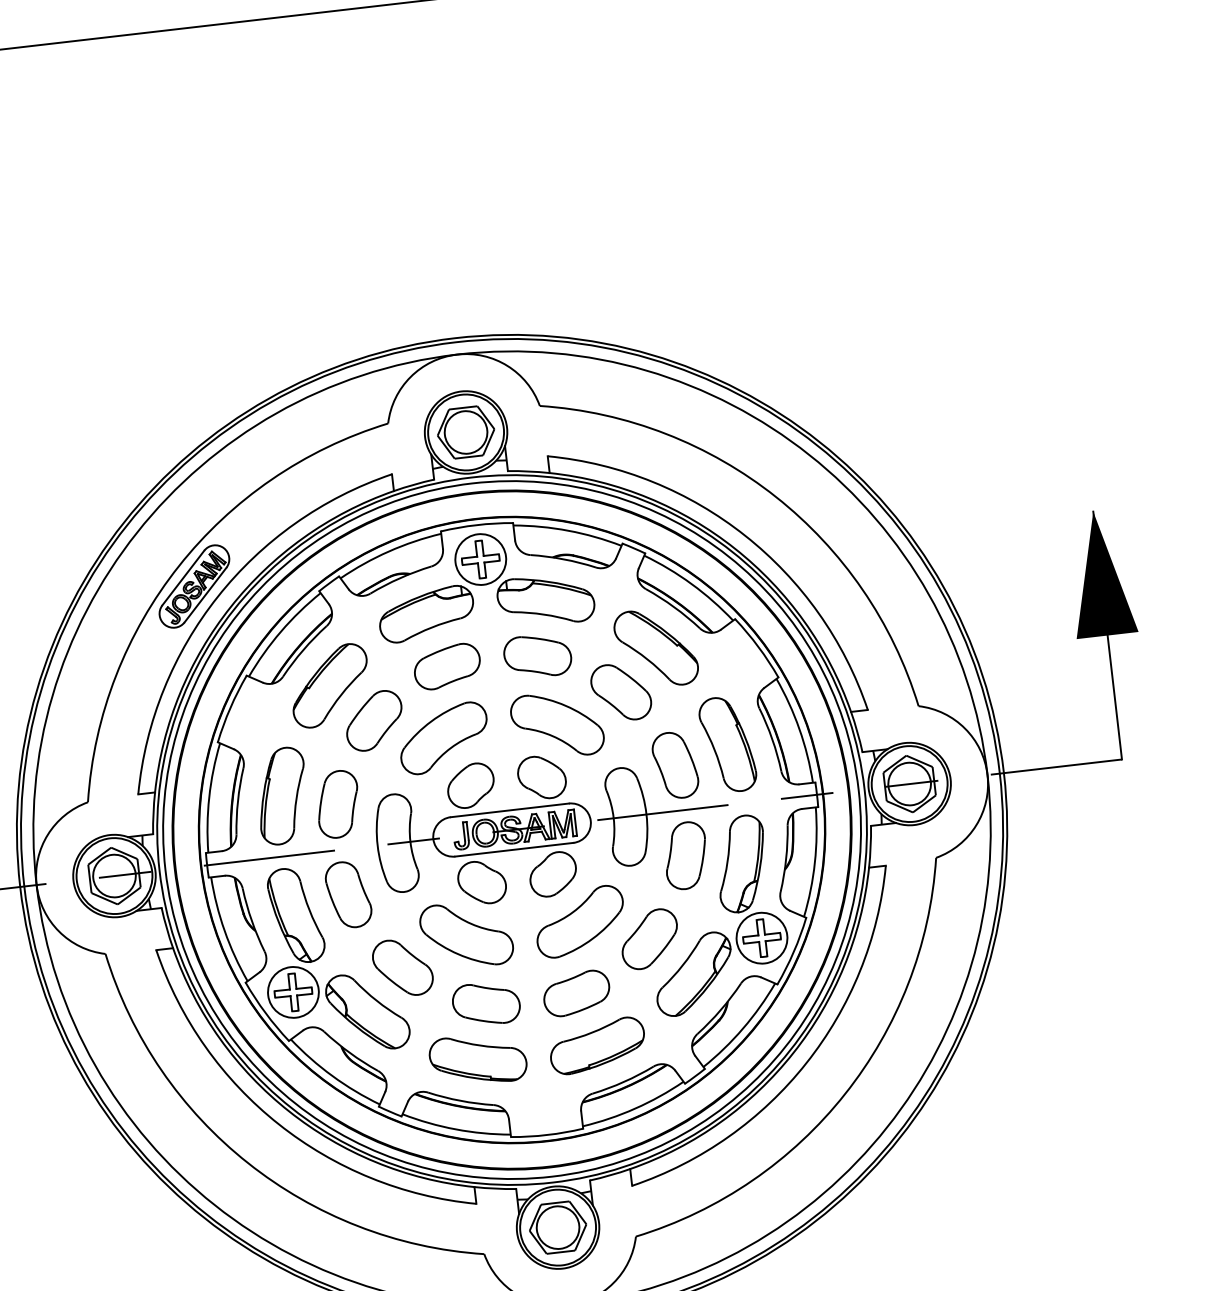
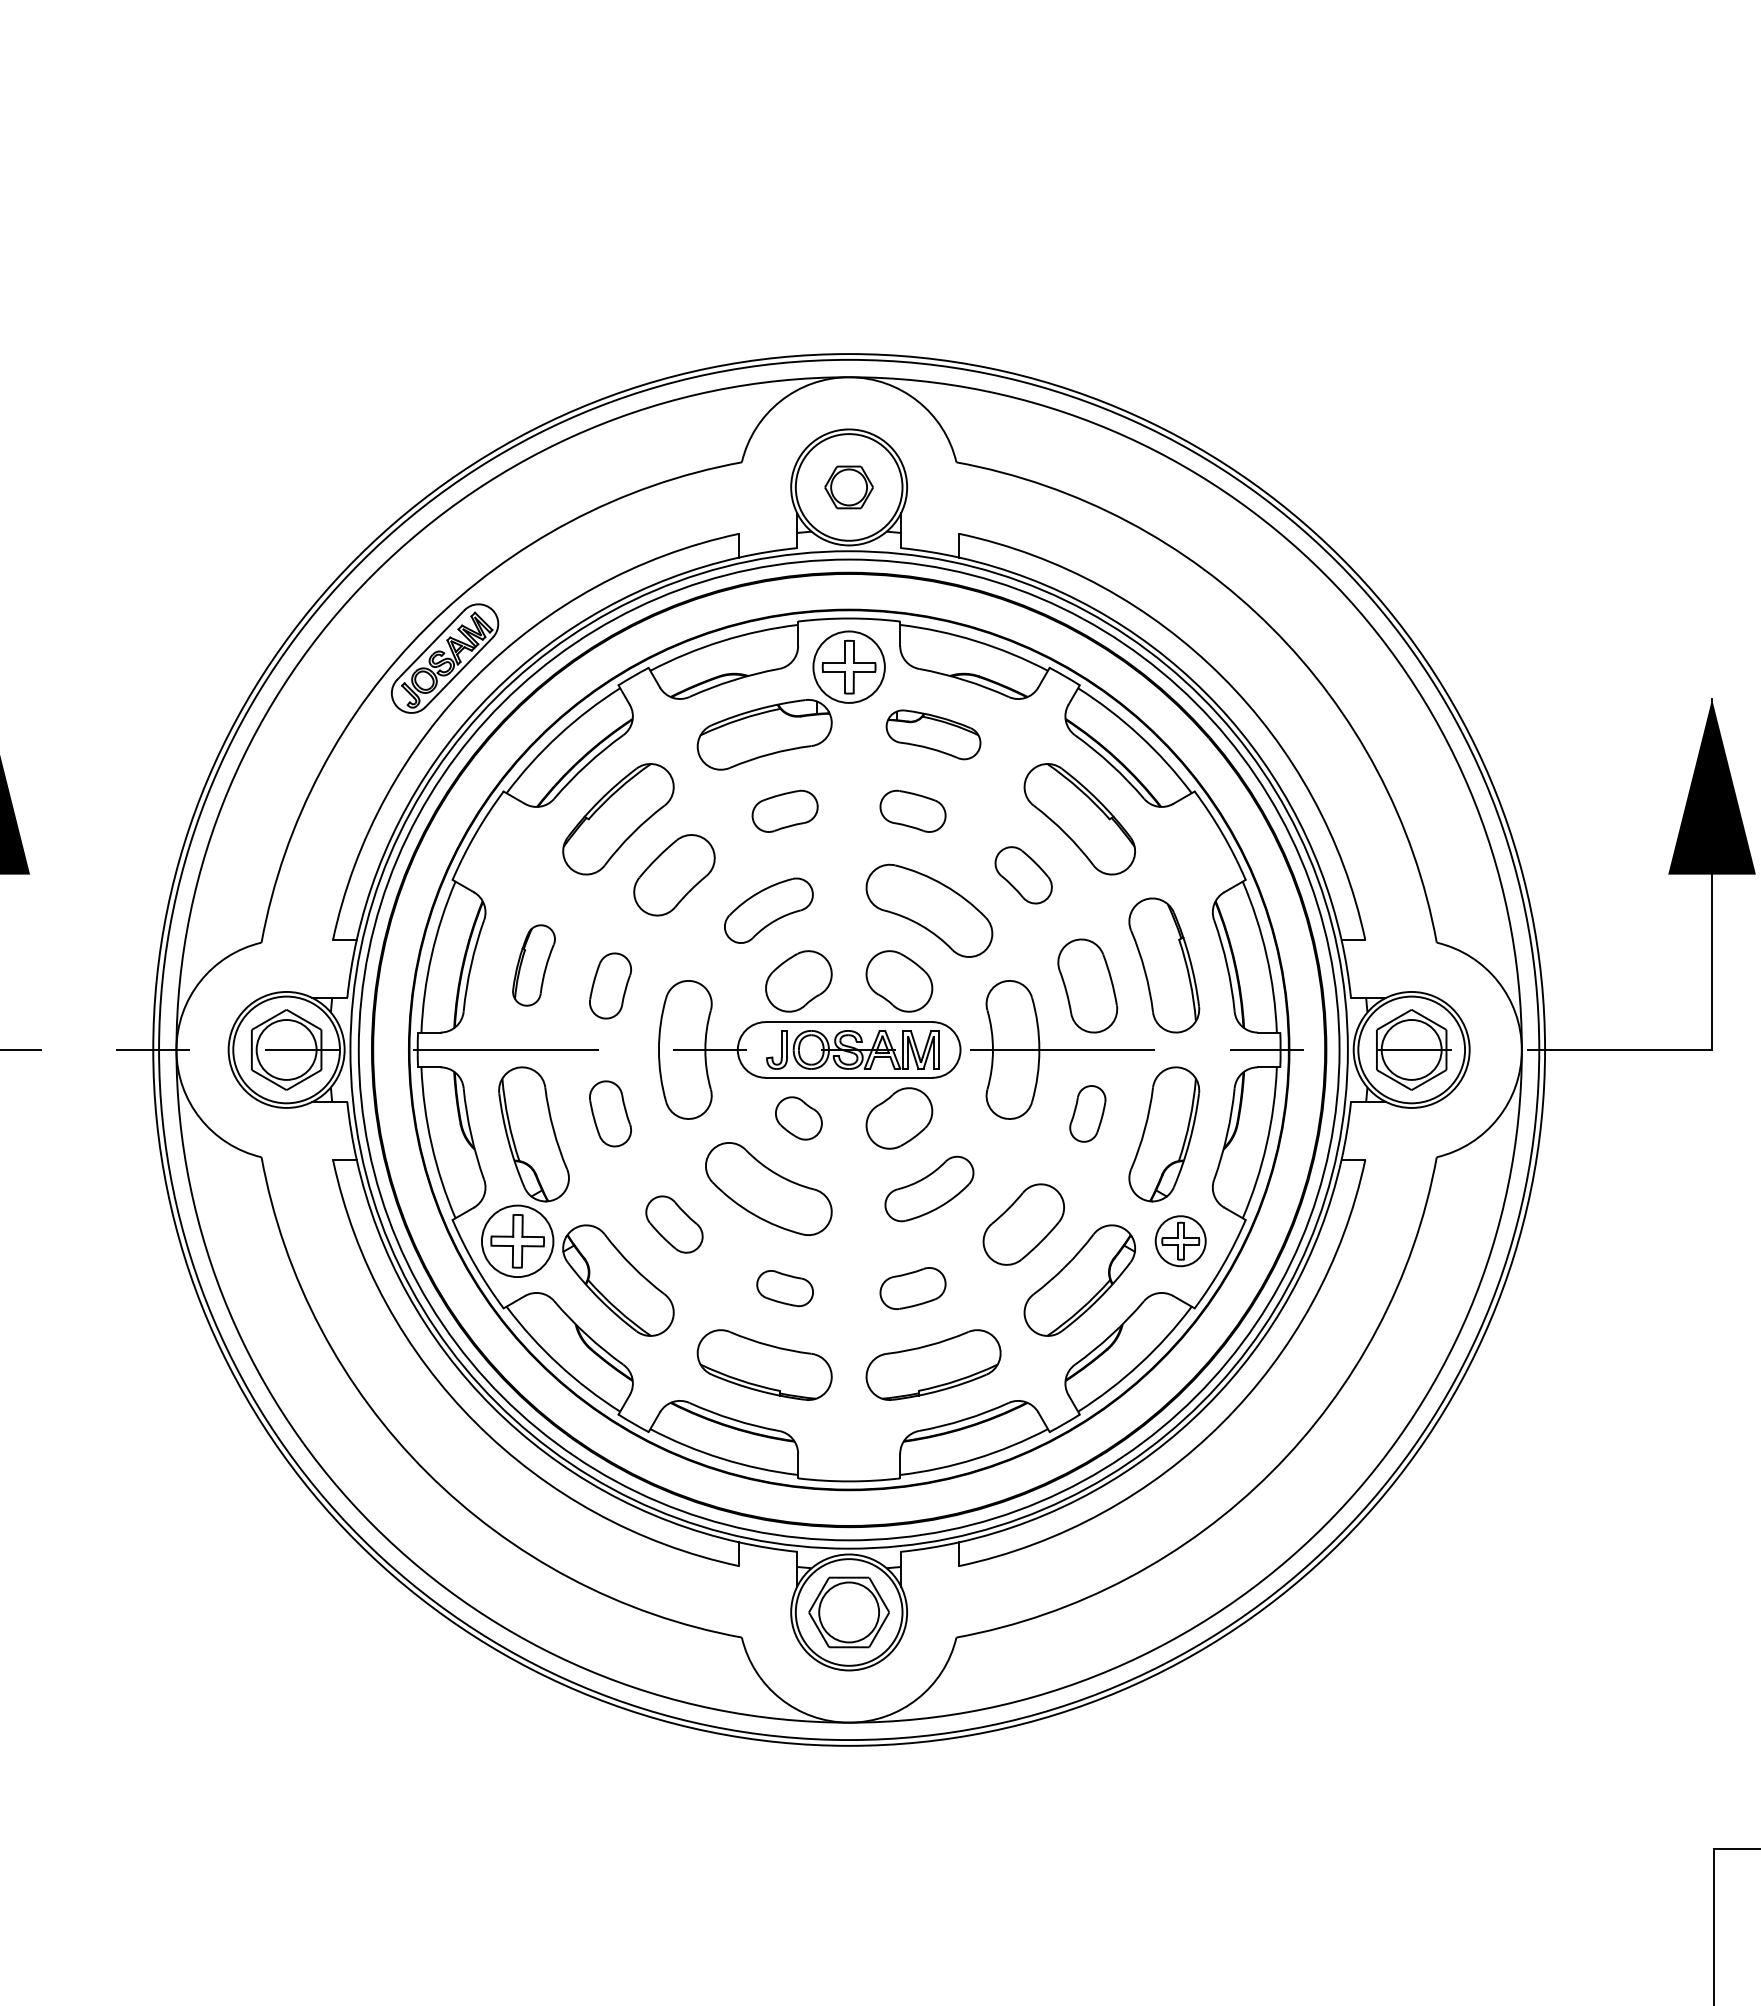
part: (465, 432) -> (848, 487), size x0.6
part: (545, 600) -> (933, 734), size x0.7
part: (537, 656) -> (912, 811), size x0.7
part: (446, 666) -> (784, 811), size x0.7
part: (621, 692) -> (1023, 875), size x0.7
part: (443, 738) -> (768, 910), size x0.7
part: (282, 796) -> (533, 965), size x0.6
part: (338, 804) -> (610, 985), size x0.7
part: (685, 855) -> (1087, 1113), size x0.6
part: (481, 882) -> (798, 1118), size x0.7
part: (348, 894) -> (610, 1113), size x0.7
part: (580, 921) -> (929, 1188), size x0.7
part: (761, 937) -> (1180, 1240), size x0.7
part: (402, 967) -> (674, 1224), size x0.7
part: (576, 993) -> (912, 1288), size x0.7
part: (485, 1003) -> (784, 1288), size x0.6

